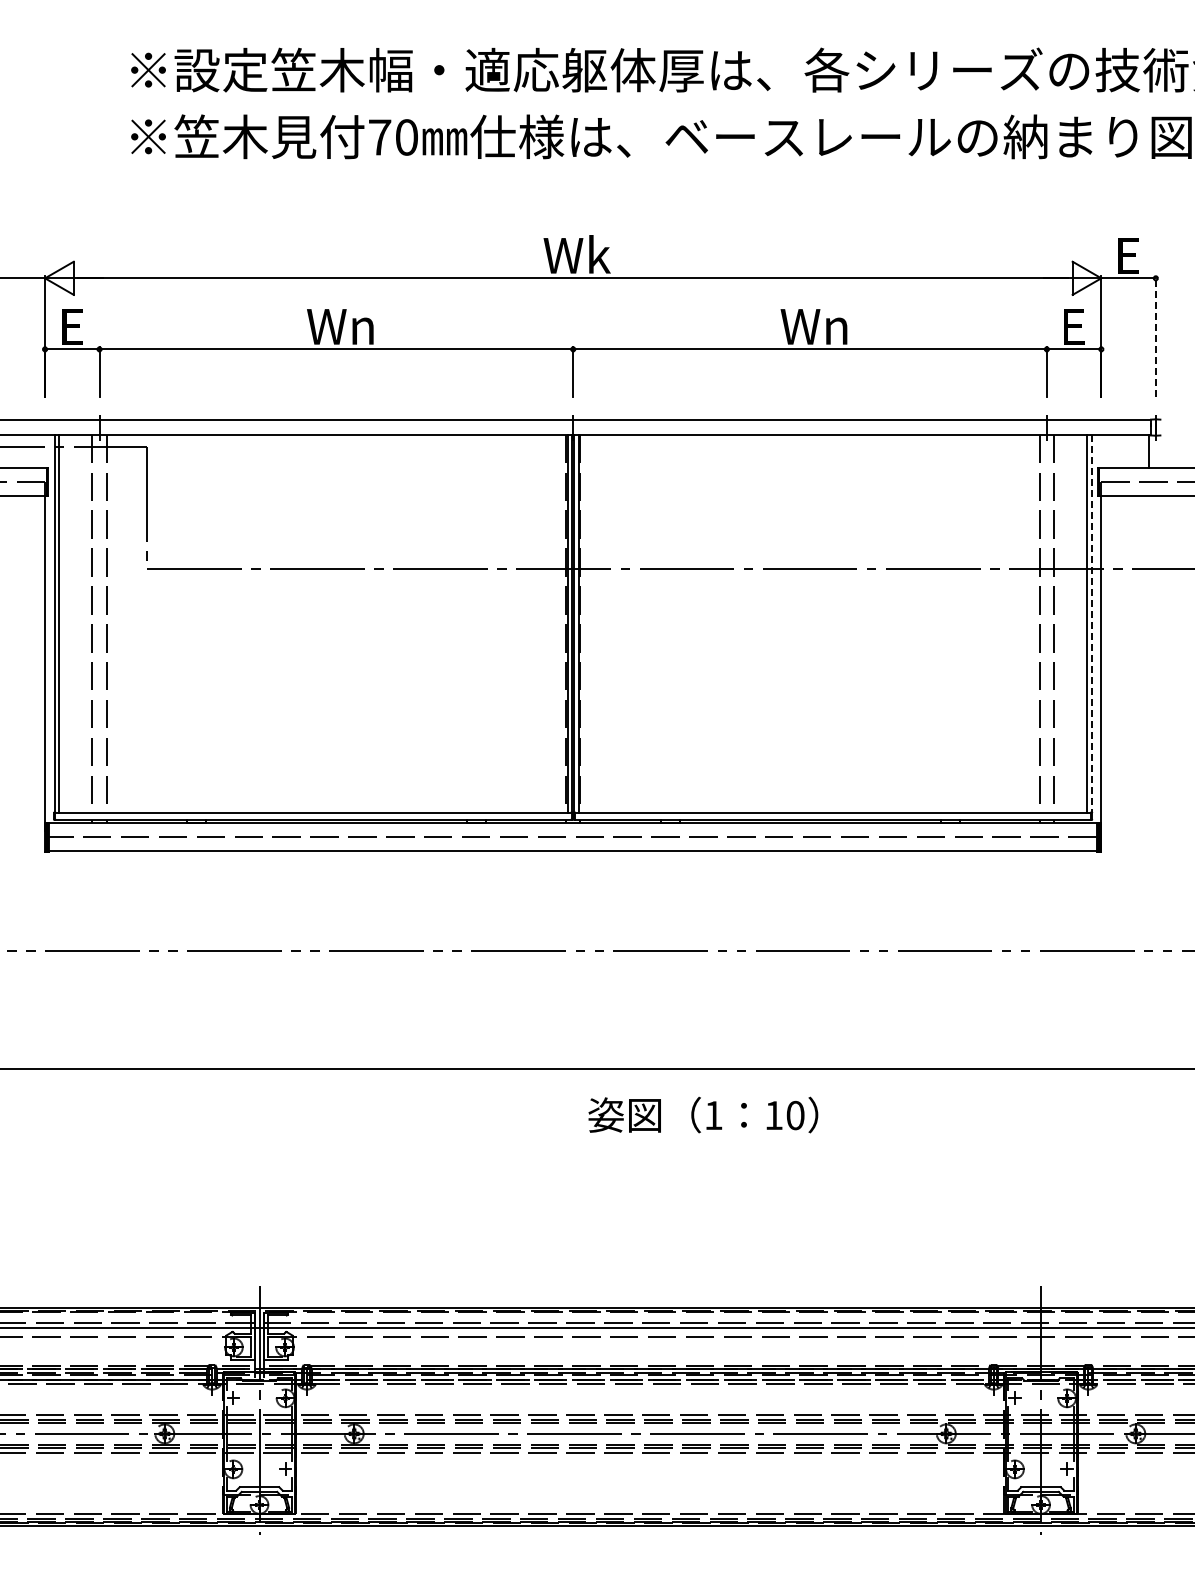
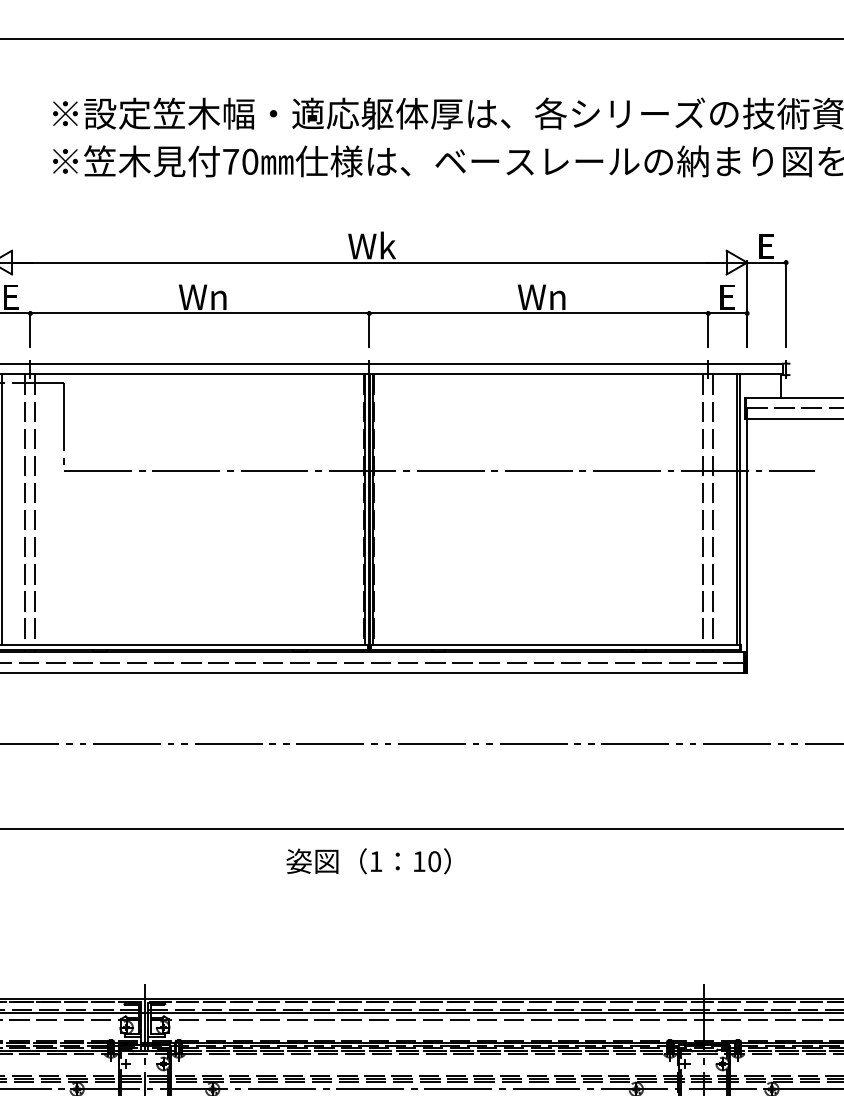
line: (1155, 335) -> (785, 303), dashed -> solid
line: (1091, 623) -> (740, 509), dashed -> solid
text: (703, 1114) -> (368, 860), moved

